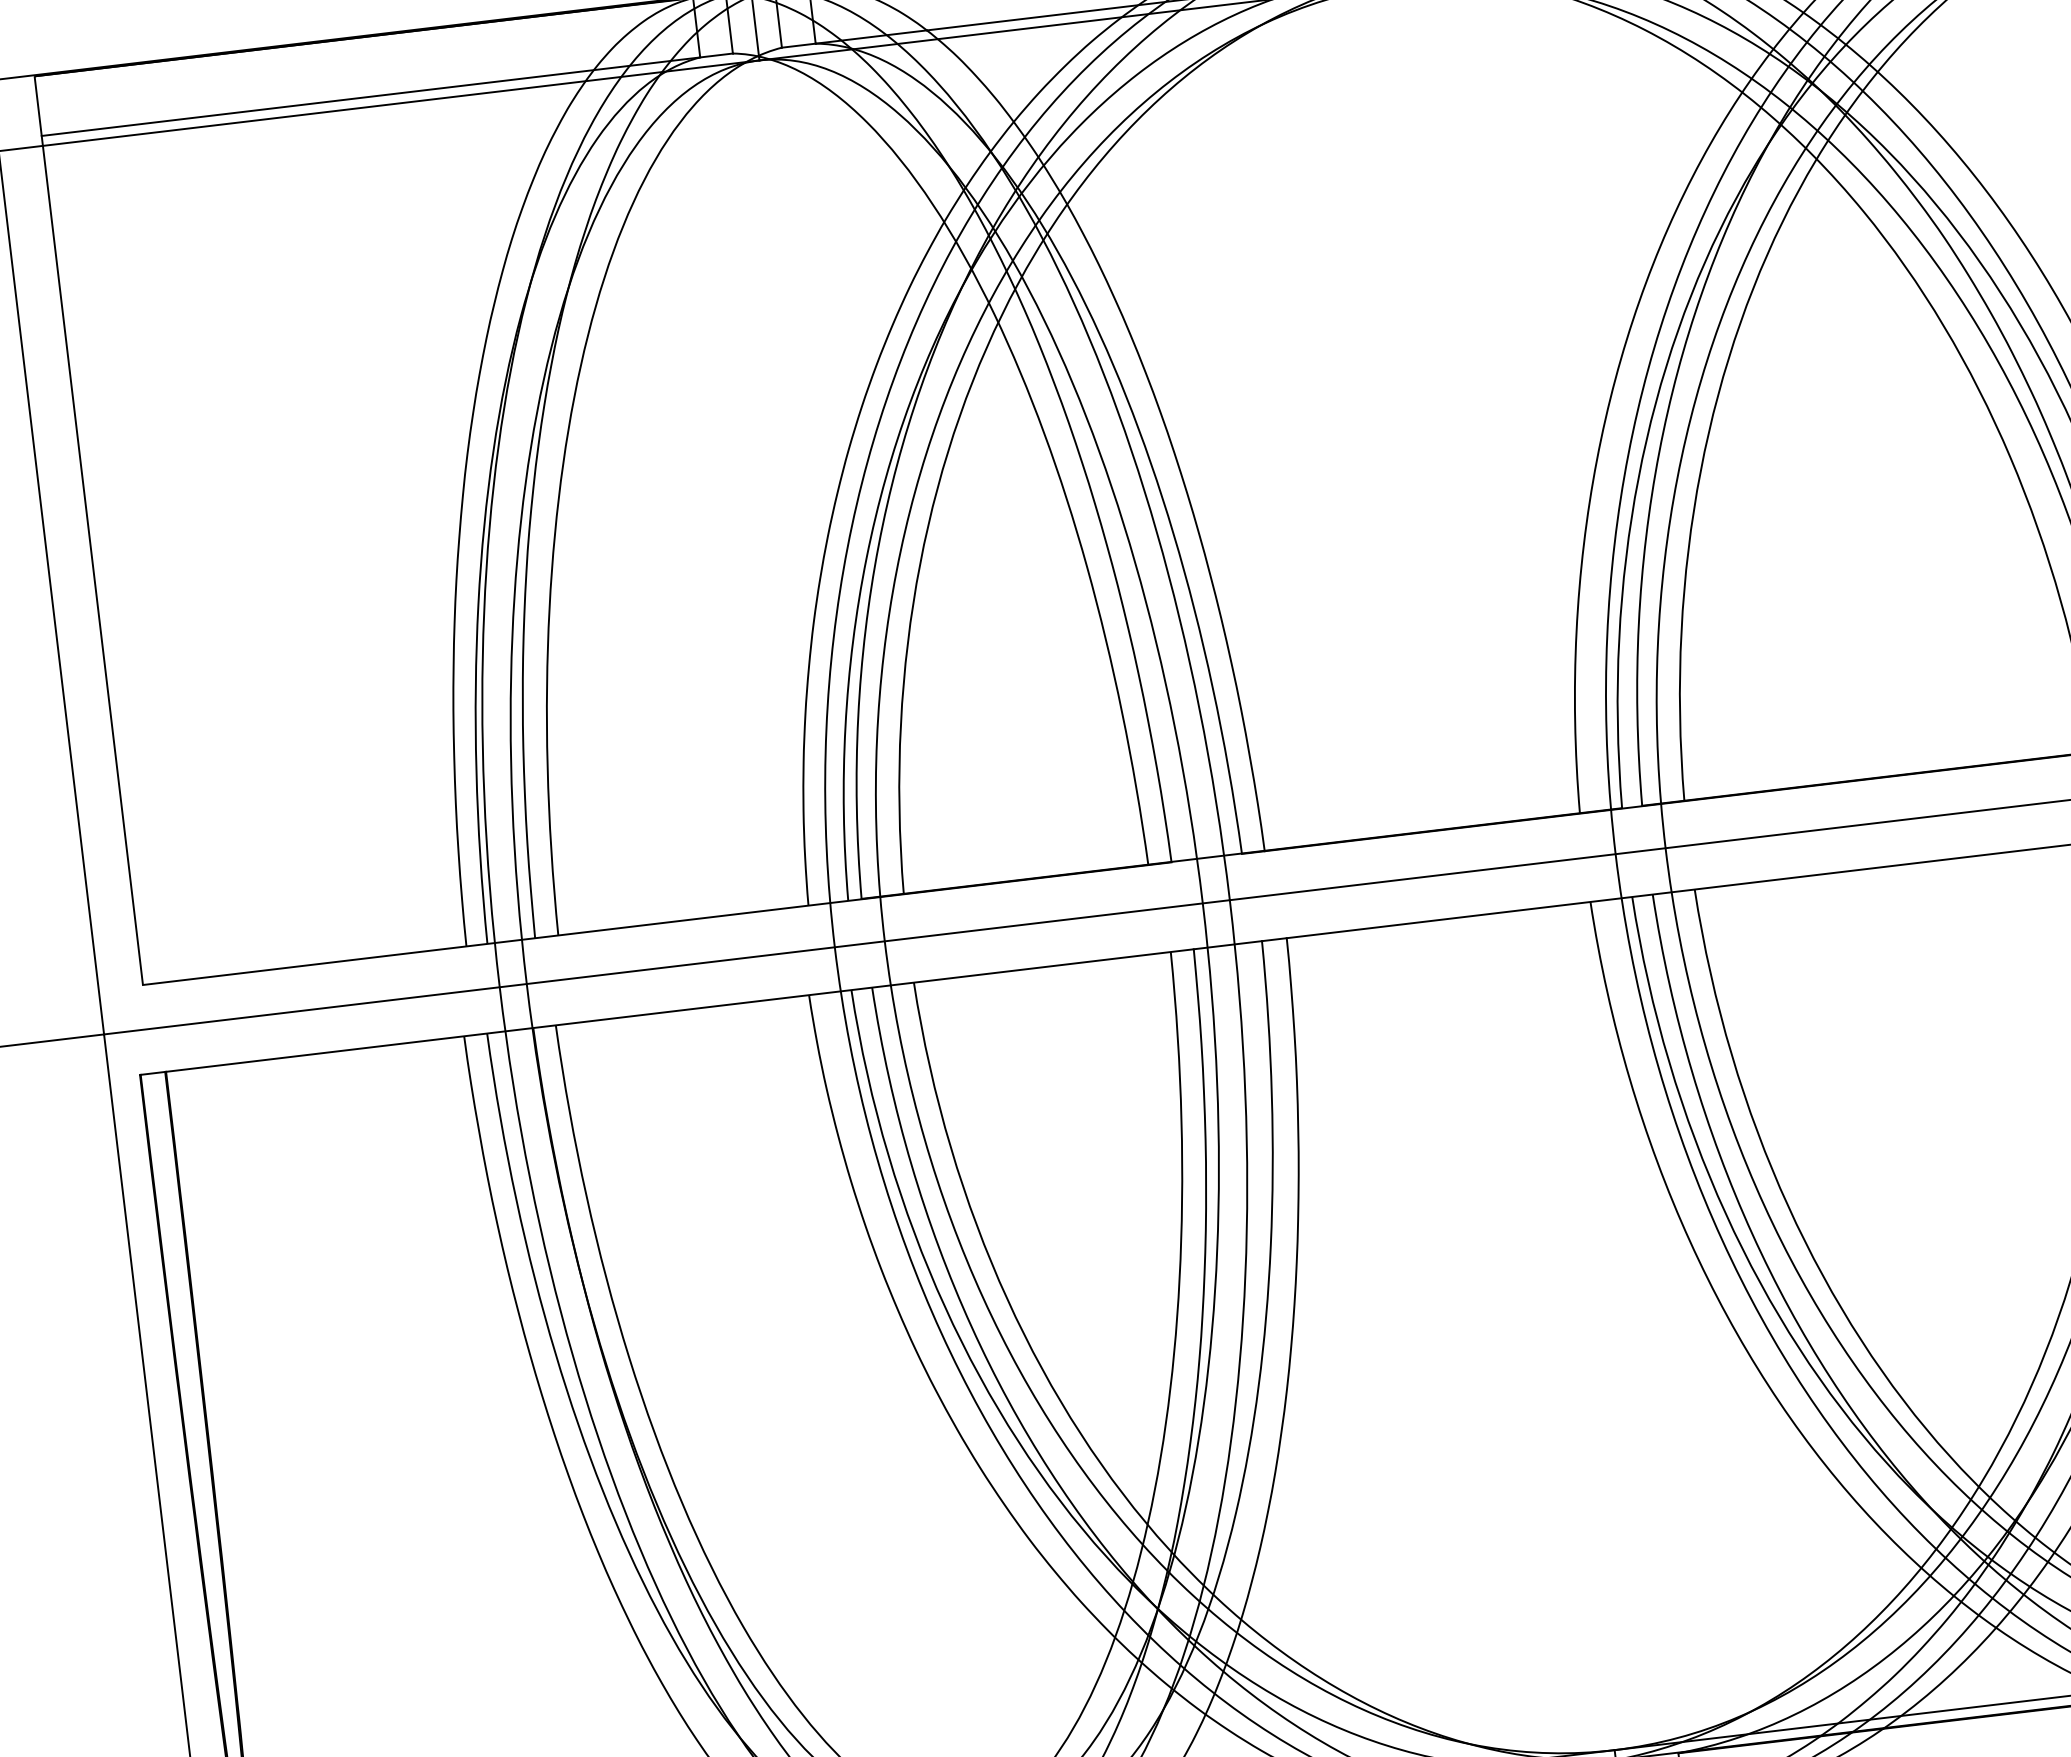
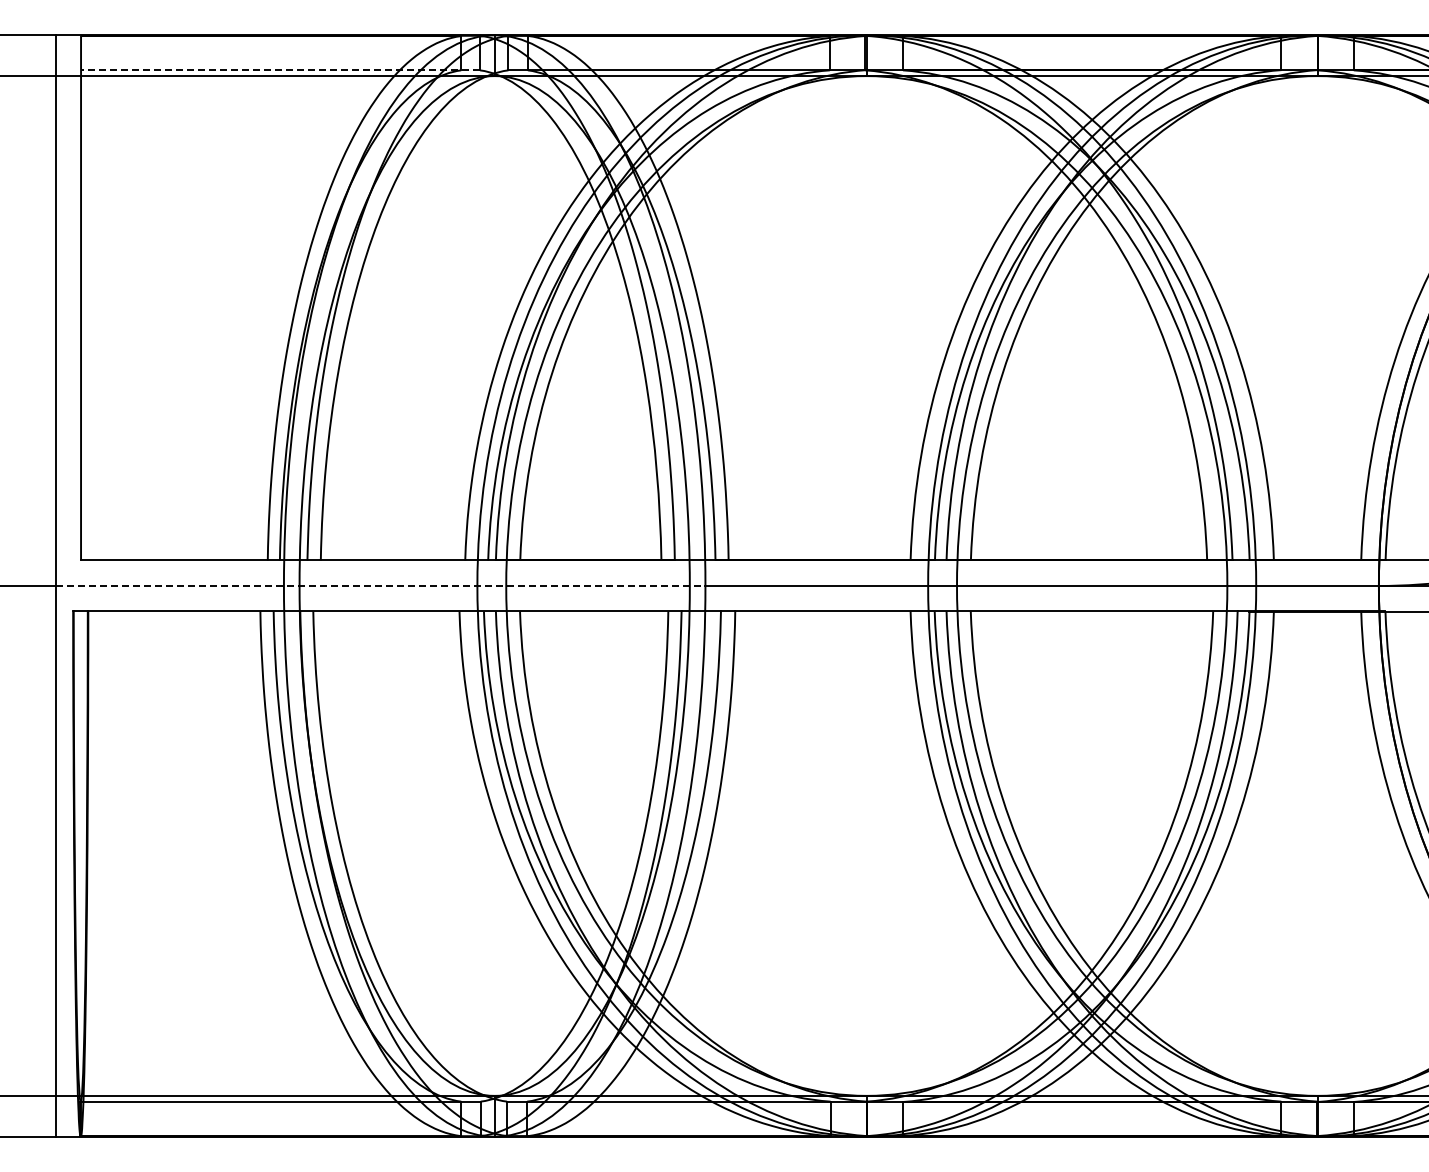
line: (387, 95) -> (280, 70), solid -> dashed
line: (667, 968) -> (380, 586), solid -> dashed

